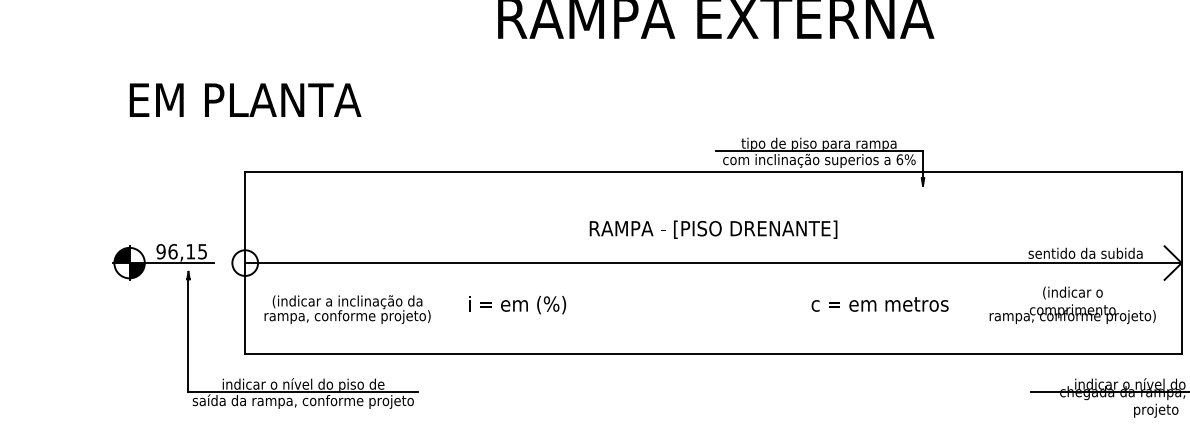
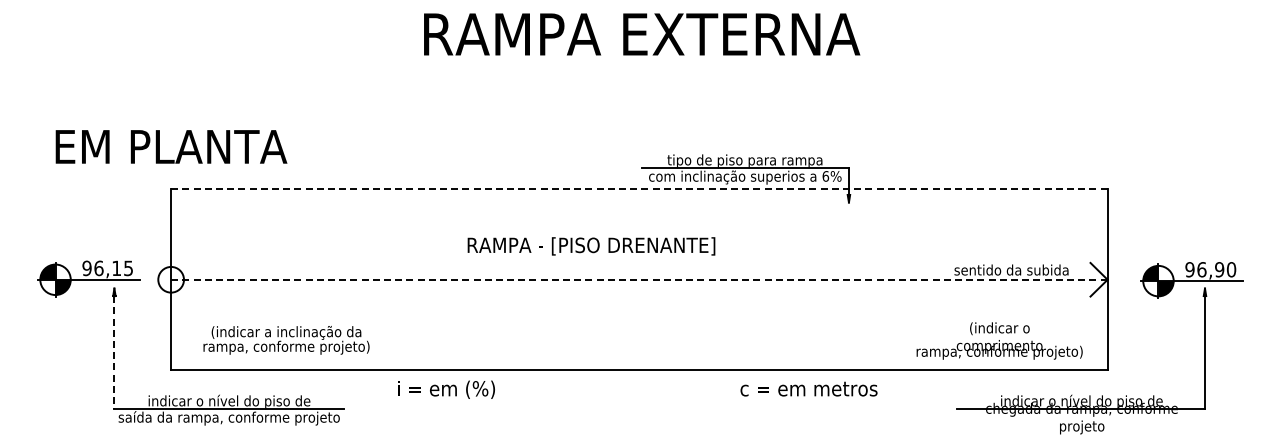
text: (245, 99) -> (171, 146), moved
line: (713, 172) -> (639, 189), solid -> dashed
text: (713, 229) -> (591, 246), moved
line: (713, 262) -> (639, 279), solid -> dashed
text: (708, 304) -> (637, 389), moved
text: (1072, 304) -> (999, 340), moved
text: (347, 309) -> (286, 340), moved
line: (188, 335) -> (114, 352), solid -> dashed

